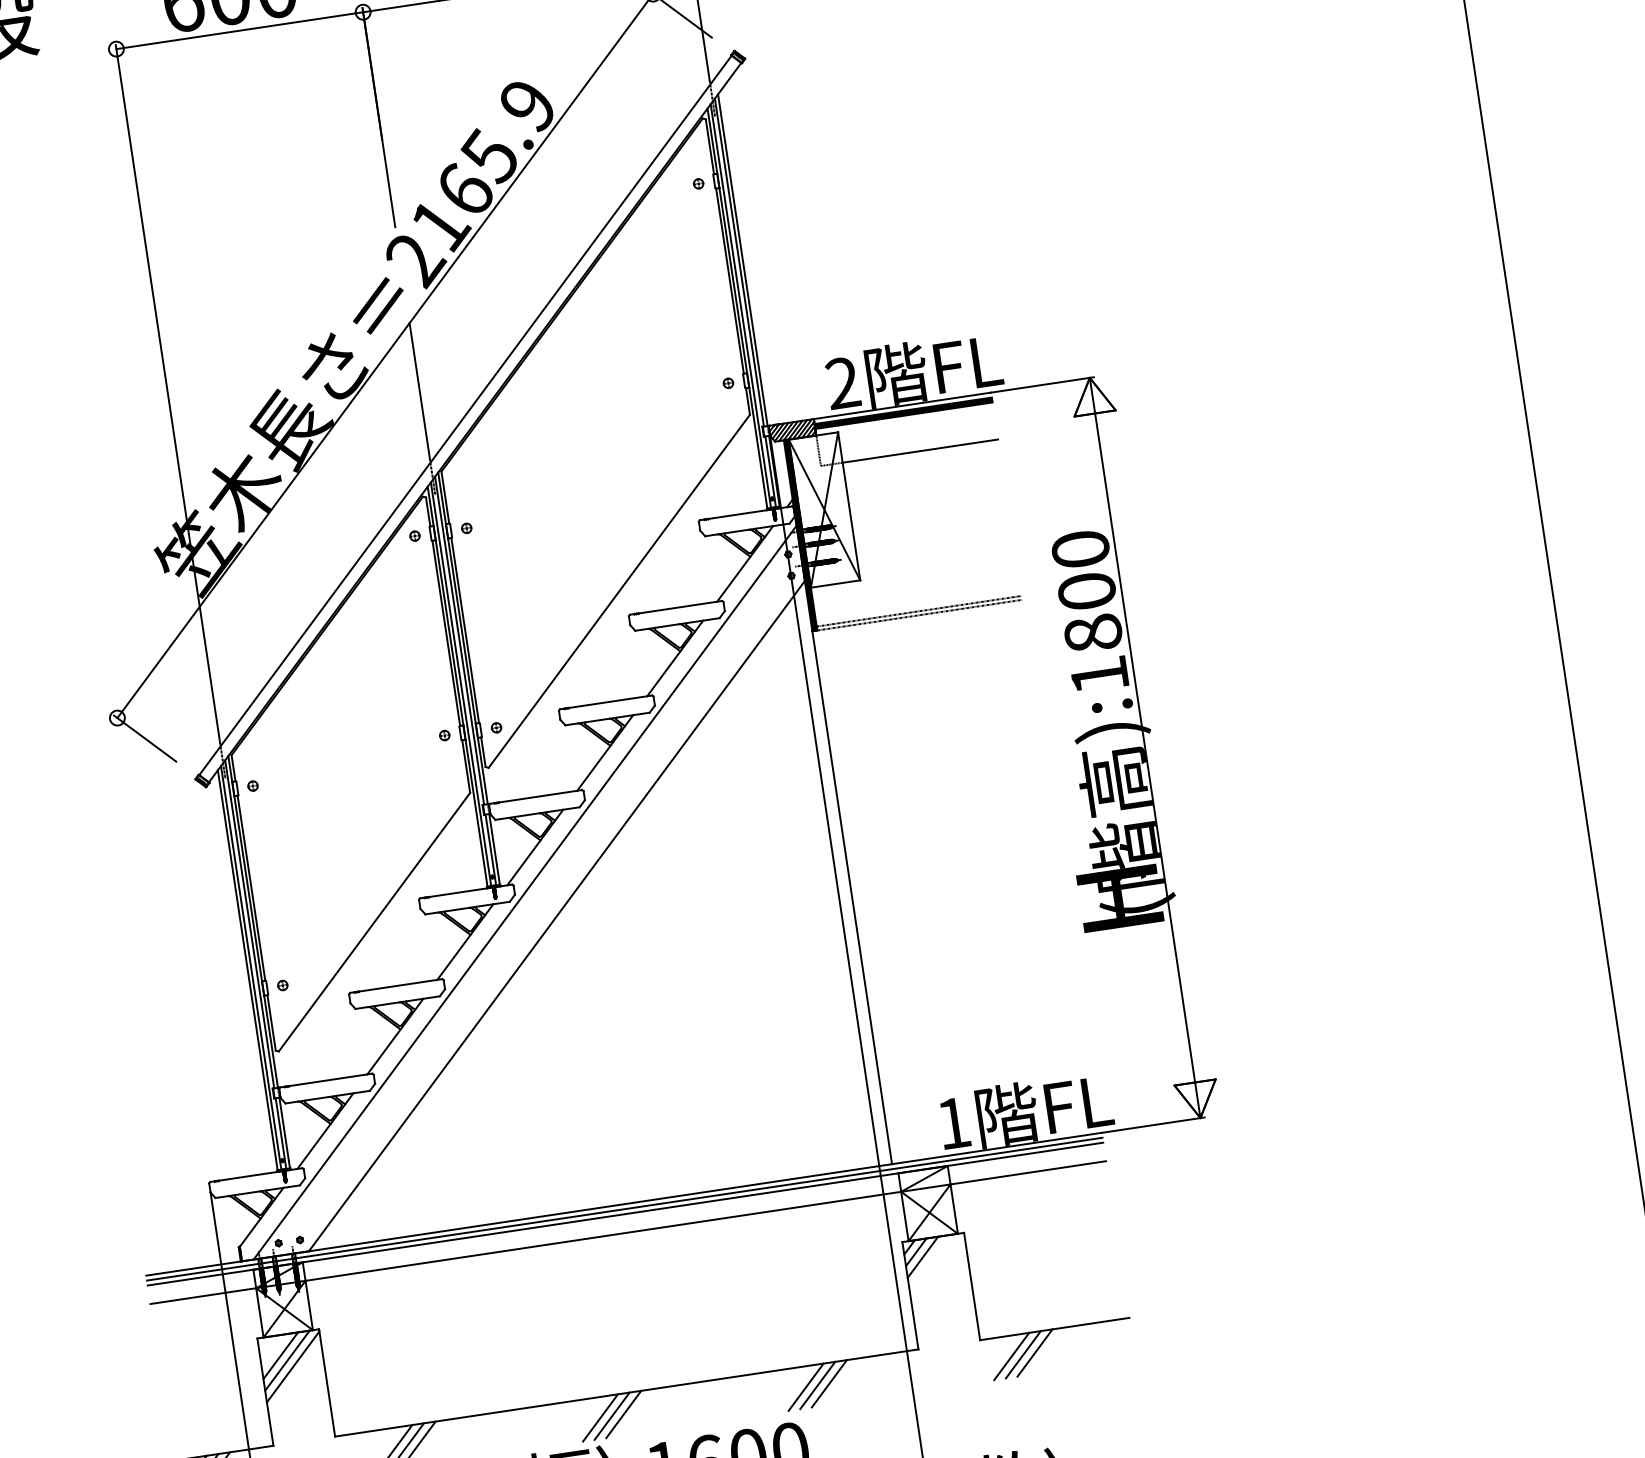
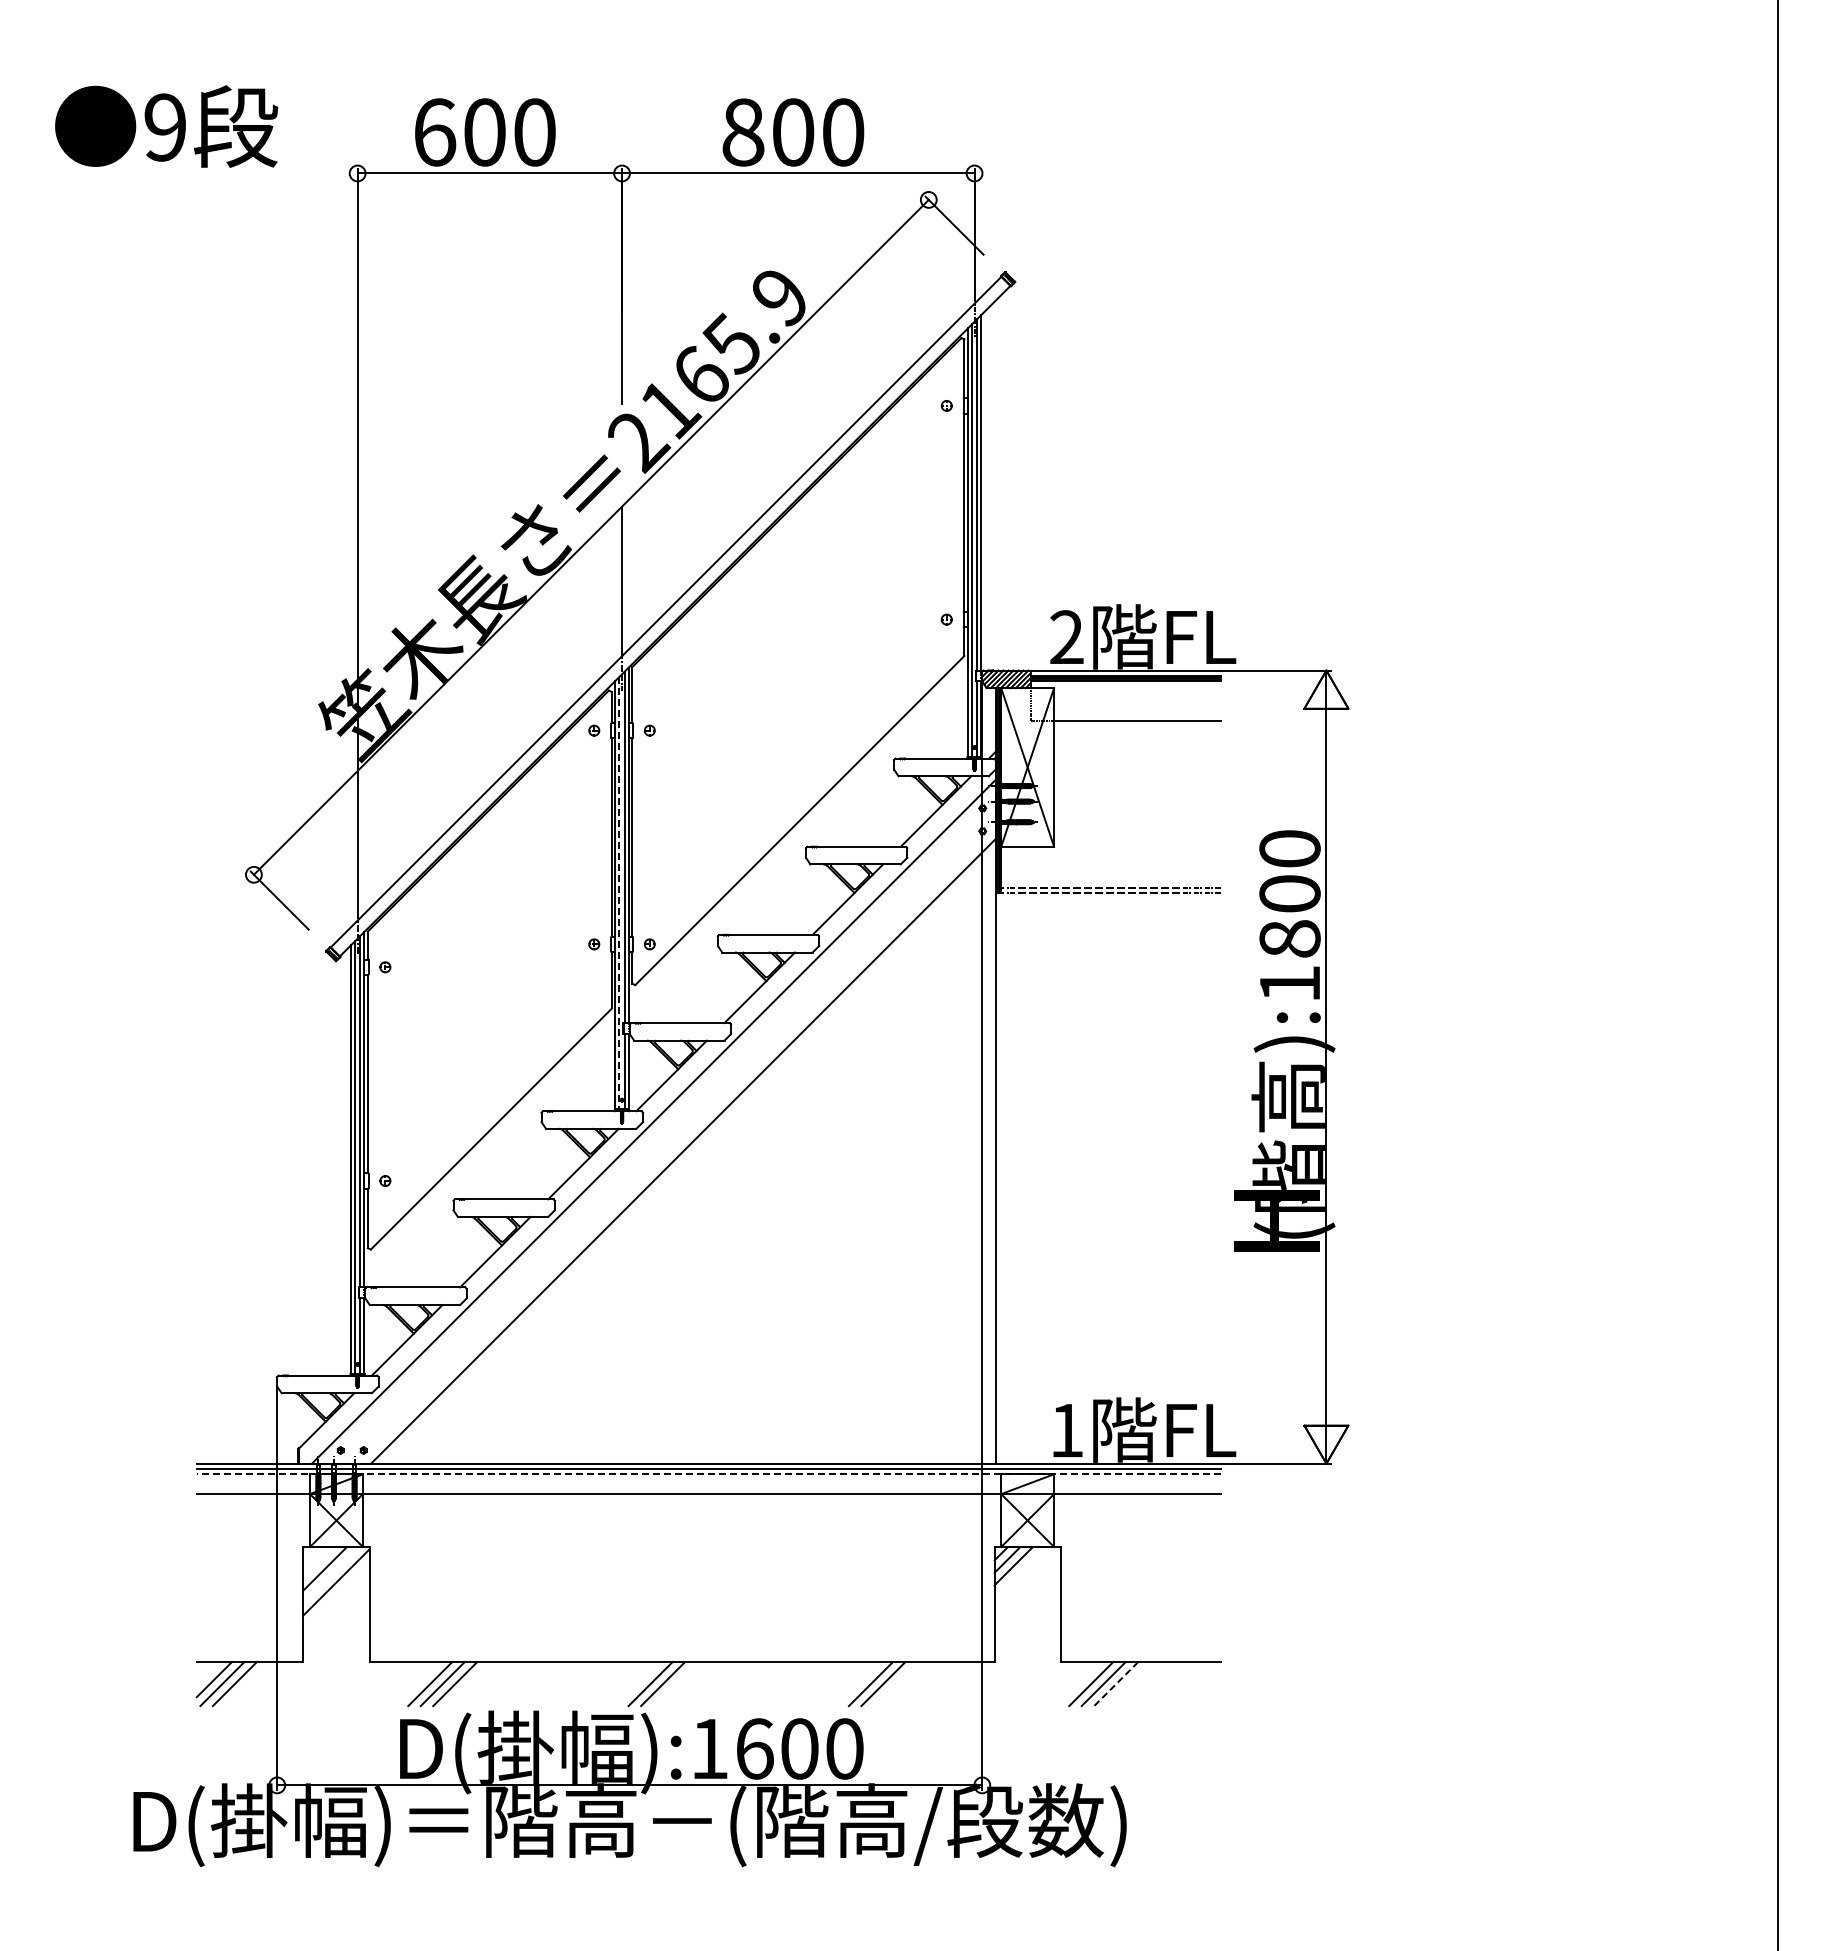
line: (461, 684) -> (619, 893), solid -> dashed
line: (625, 1214) -> (708, 1474), solid -> dashed
line: (1034, 1353) -> (1115, 1684), solid -> dashed
line: (287, 1360) -> (331, 1574), removed
line: (829, 1384) -> (895, 1684), removed
line: (623, 1414) -> (675, 1684), removed

